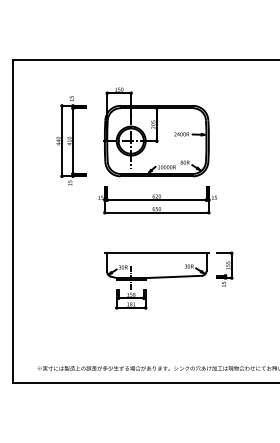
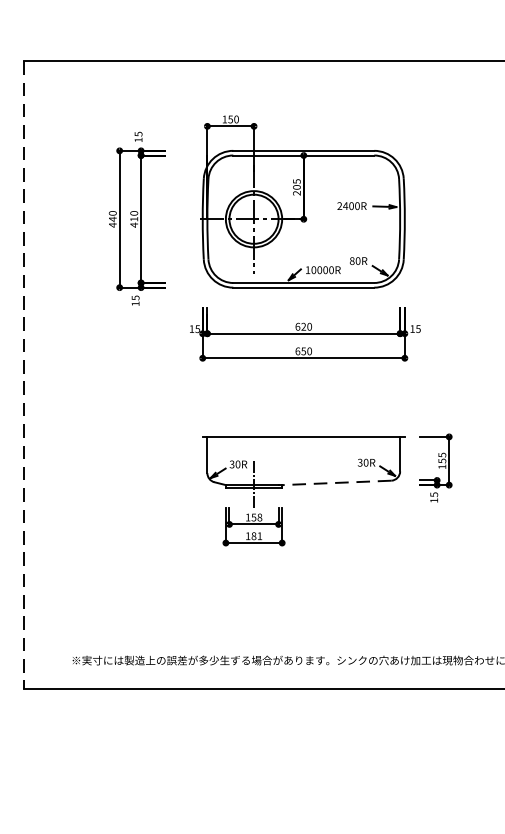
line: (12, 221) -> (23, 375), solid -> dashed
line: (173, 276) -> (336, 482), solid -> dashed

